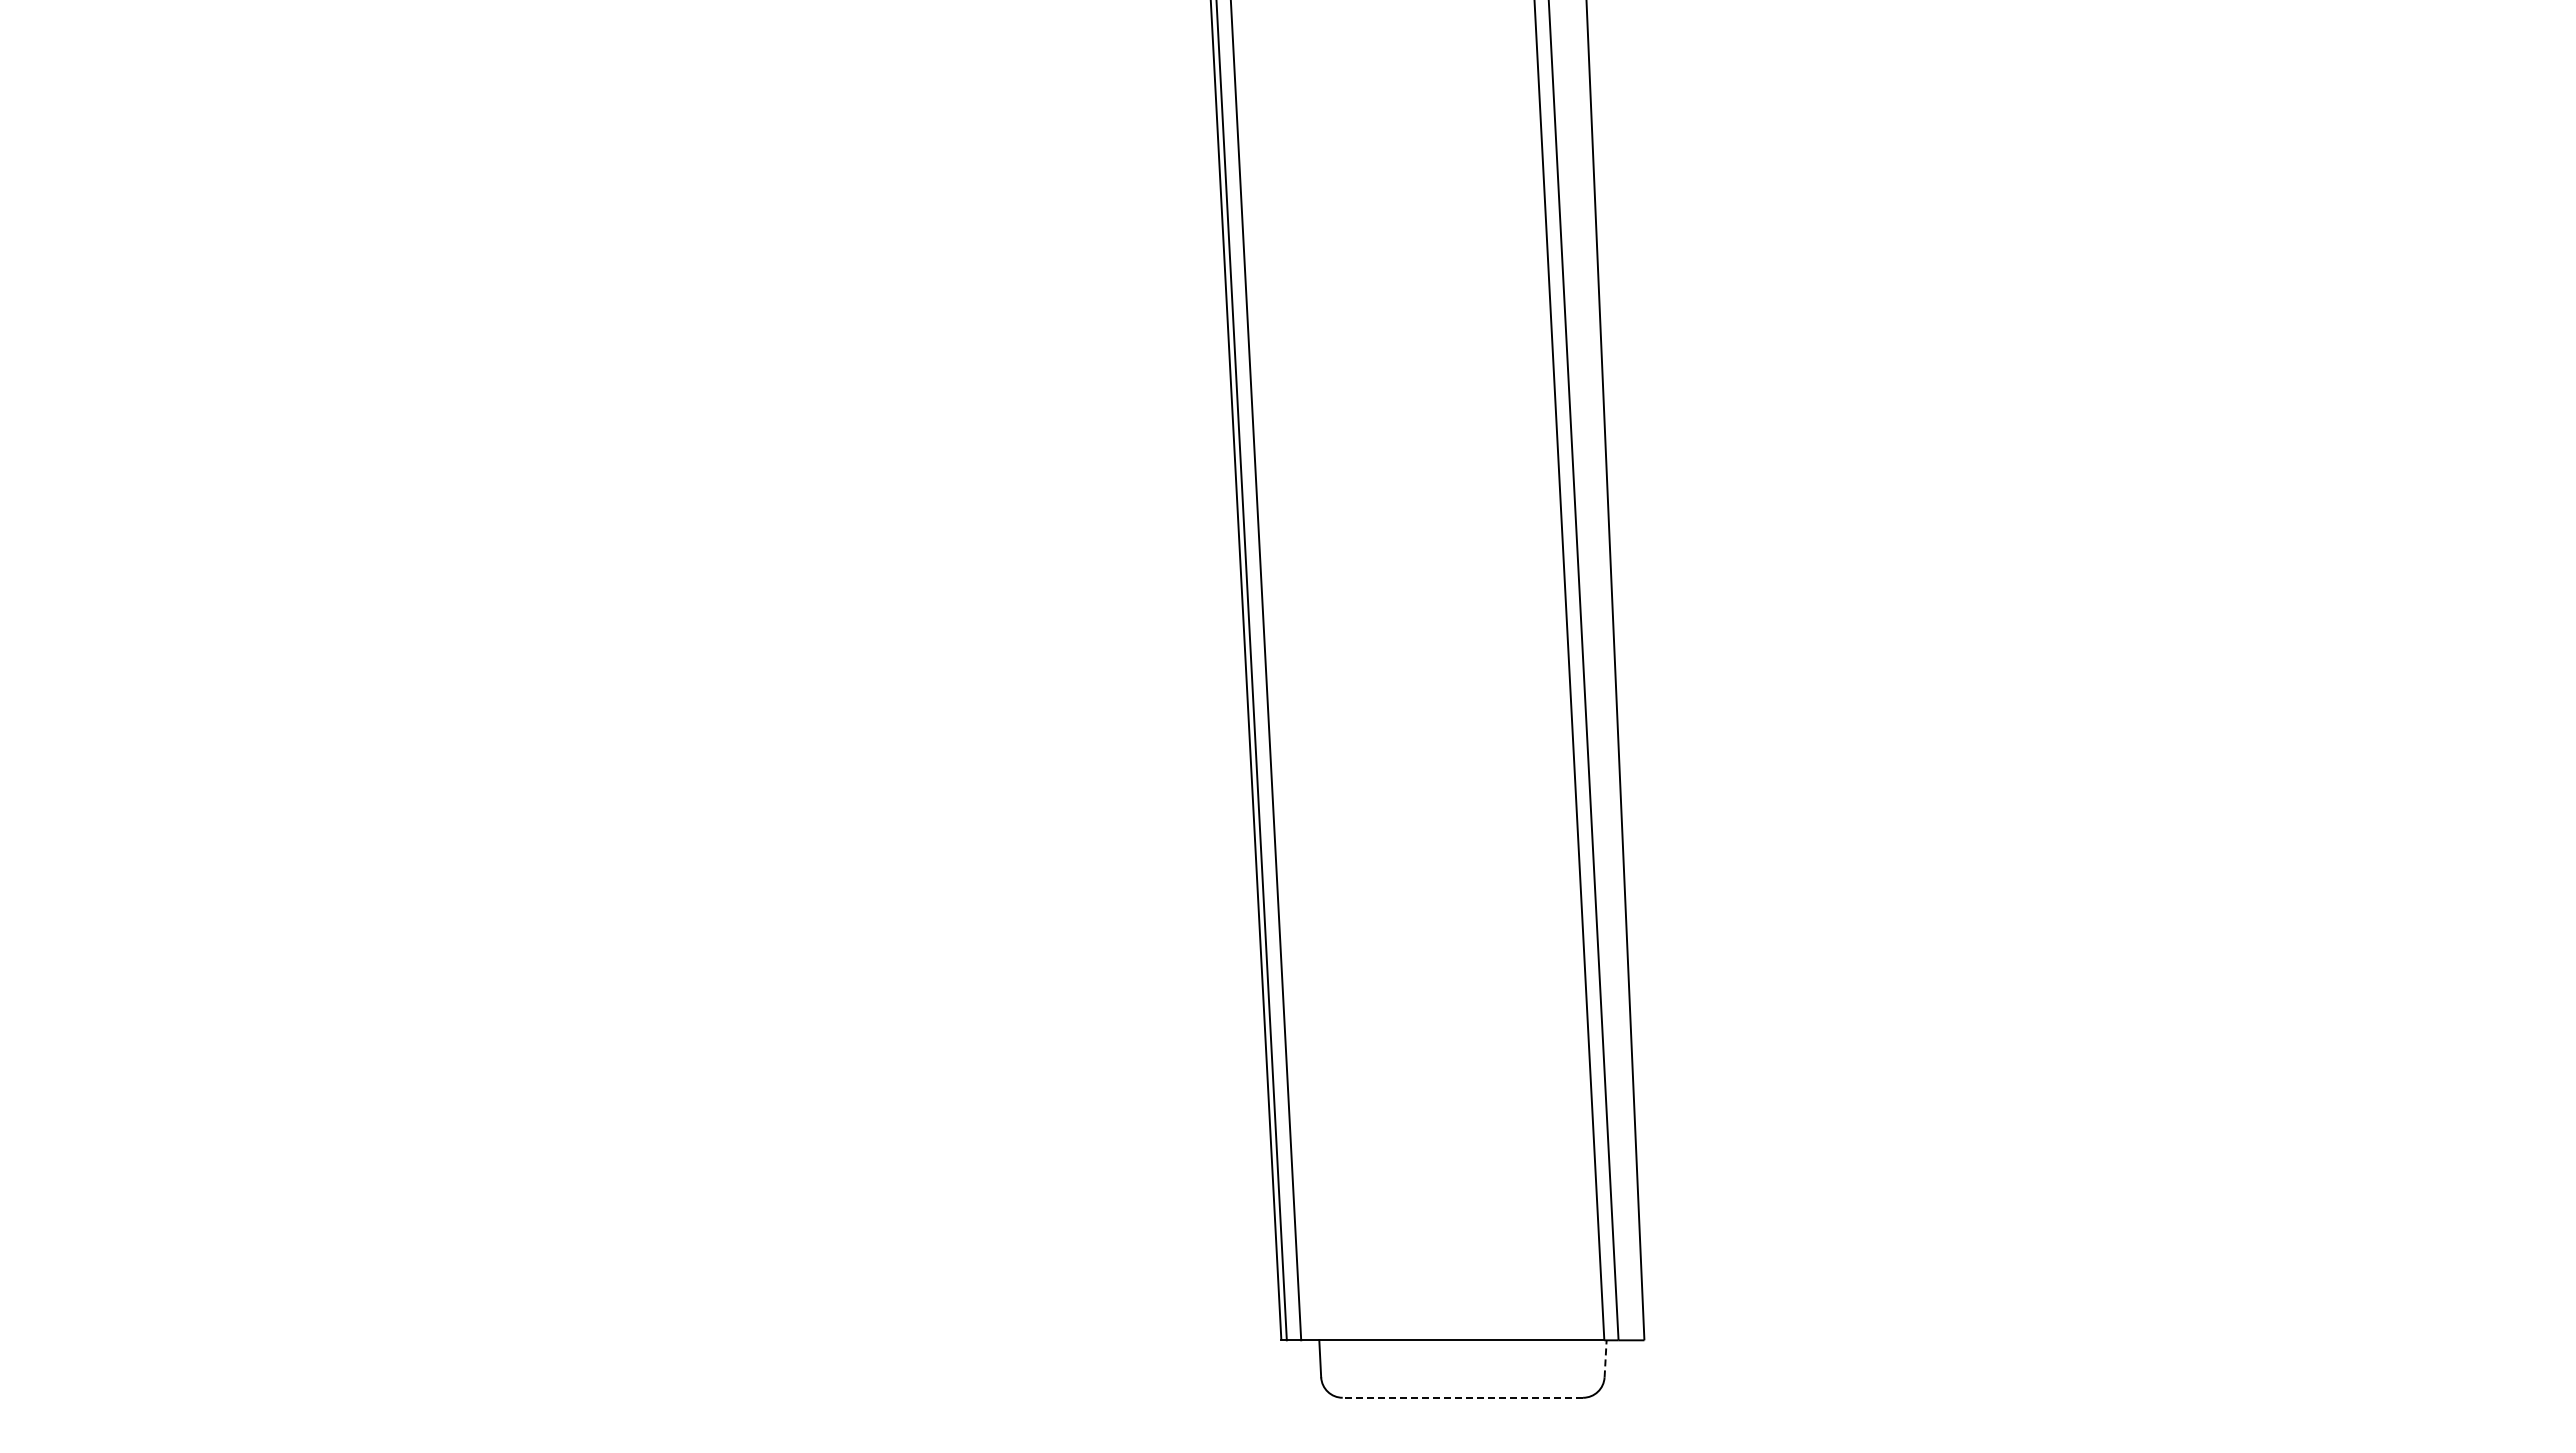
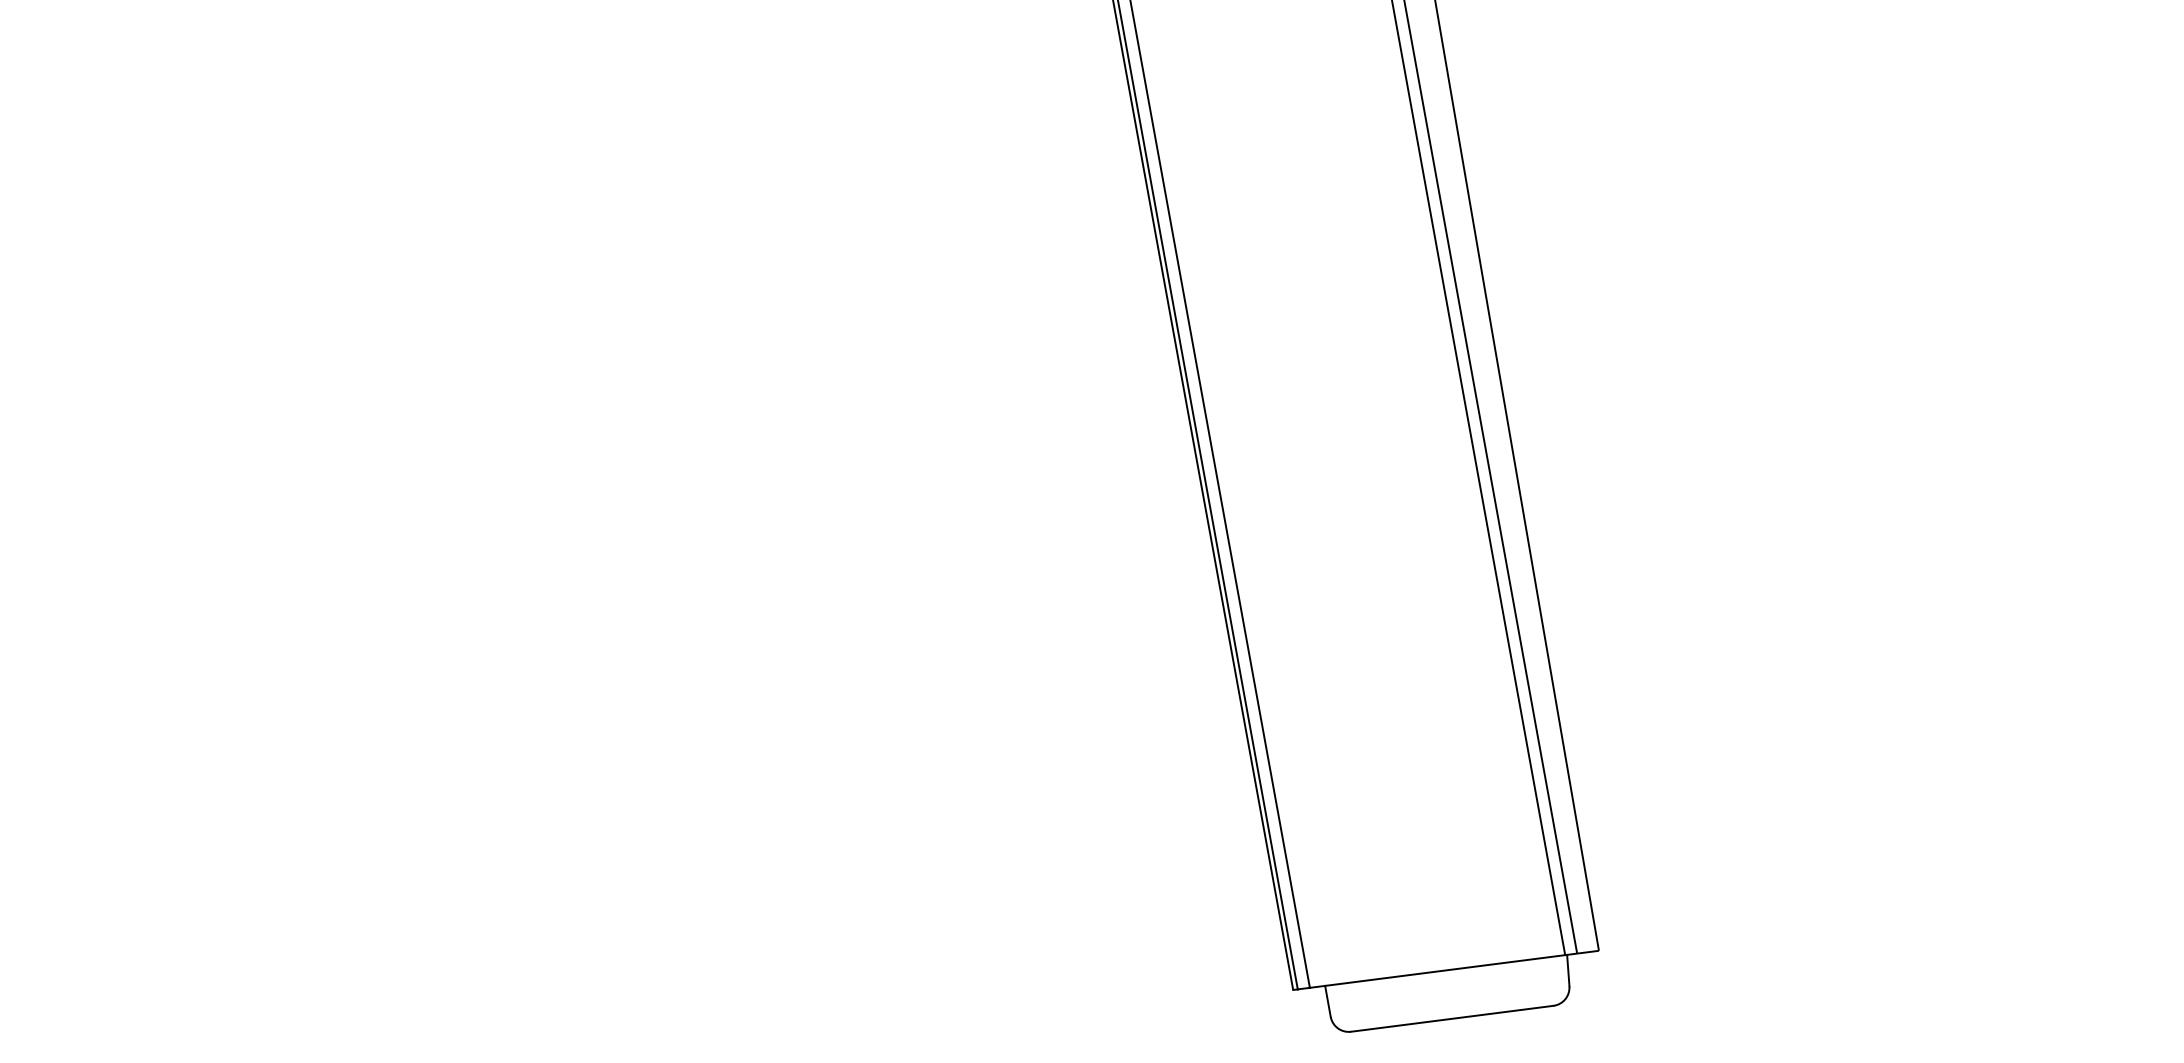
line: (1605, 1358) -> (1568, 970), dashed -> solid
line: (1462, 1397) -> (1451, 1018), dashed -> solid

